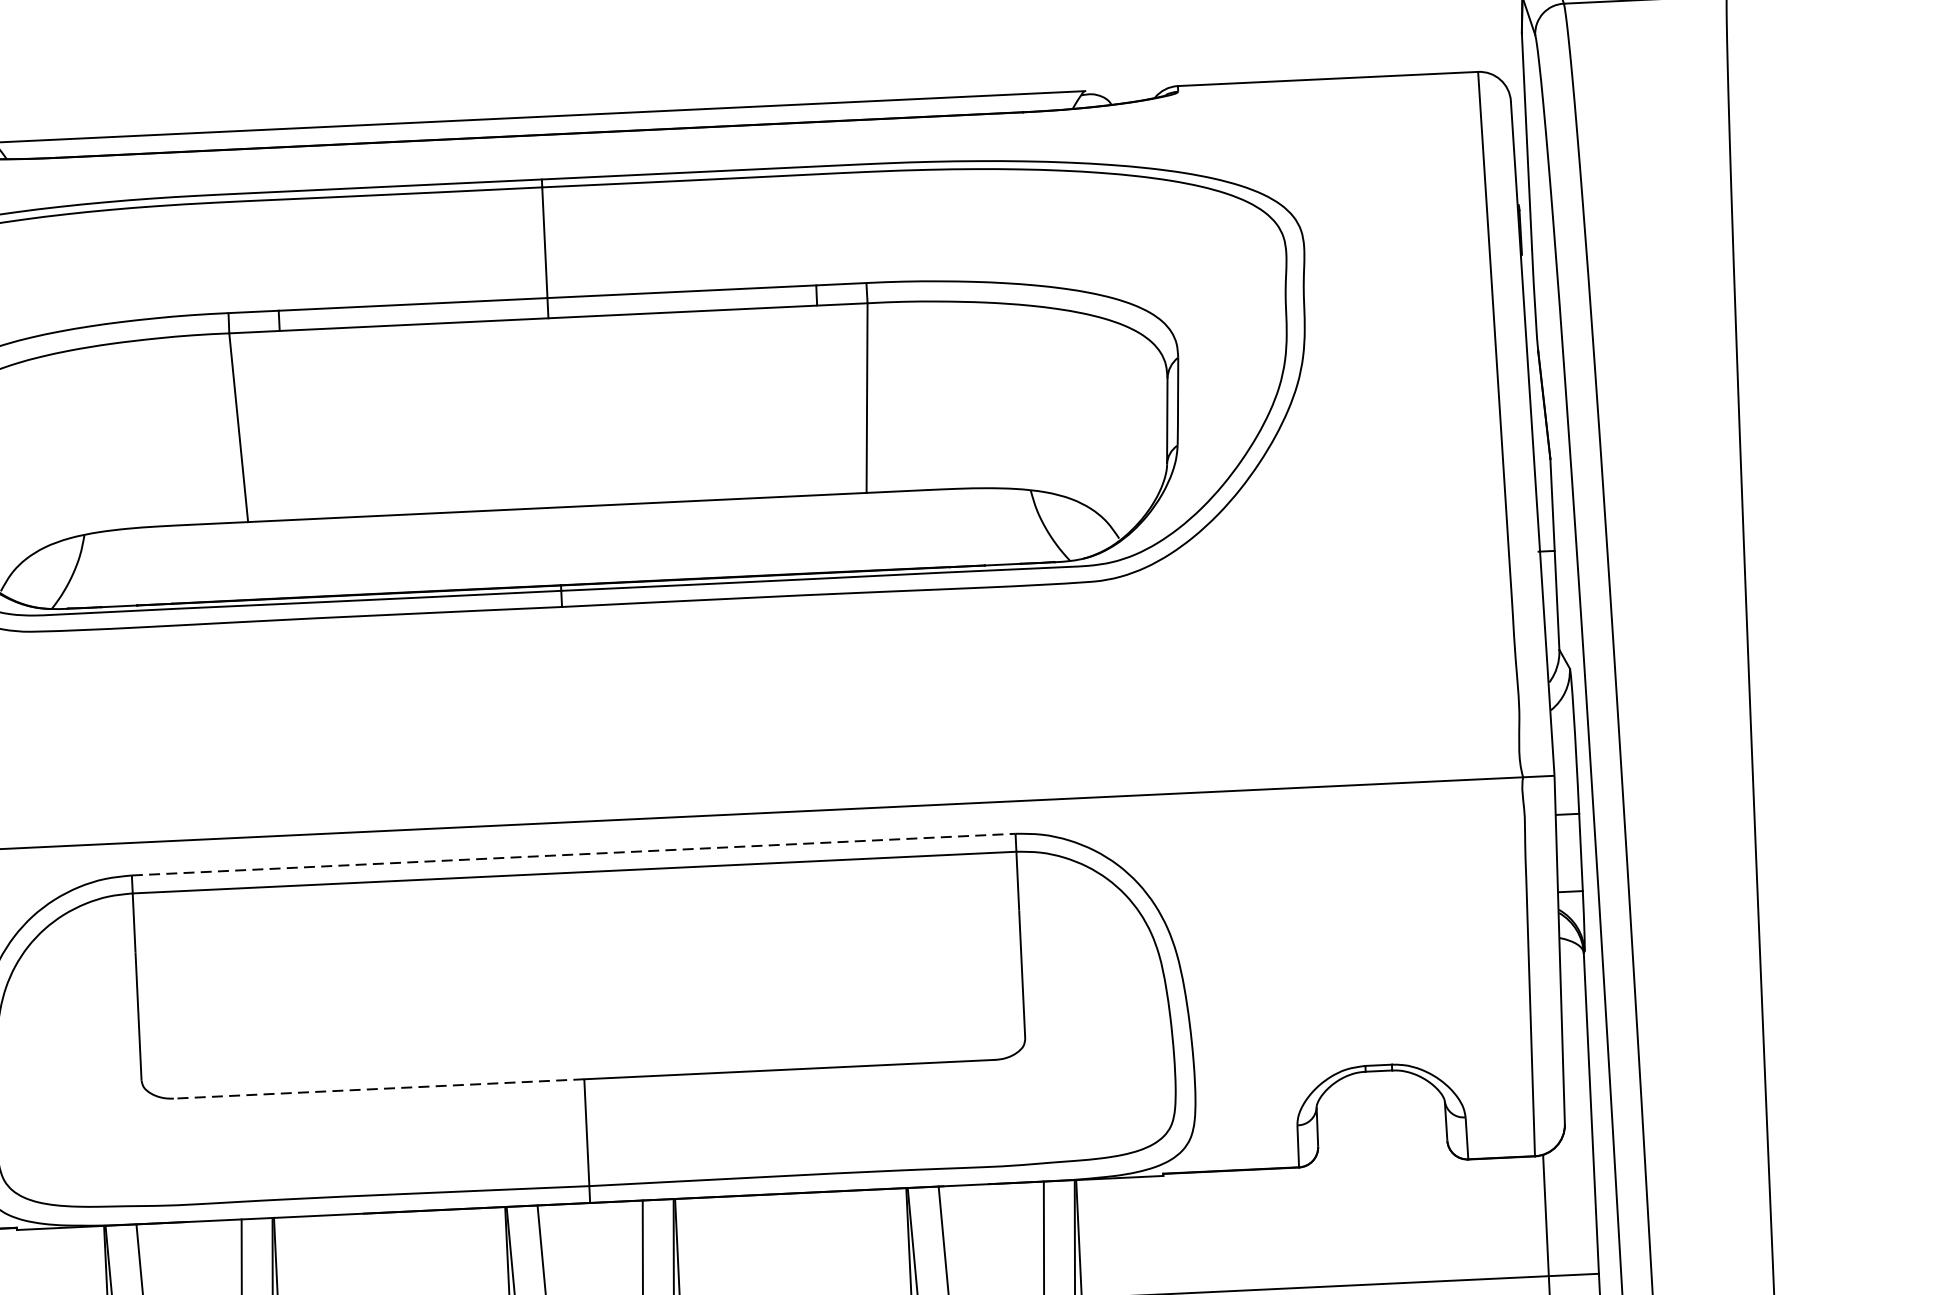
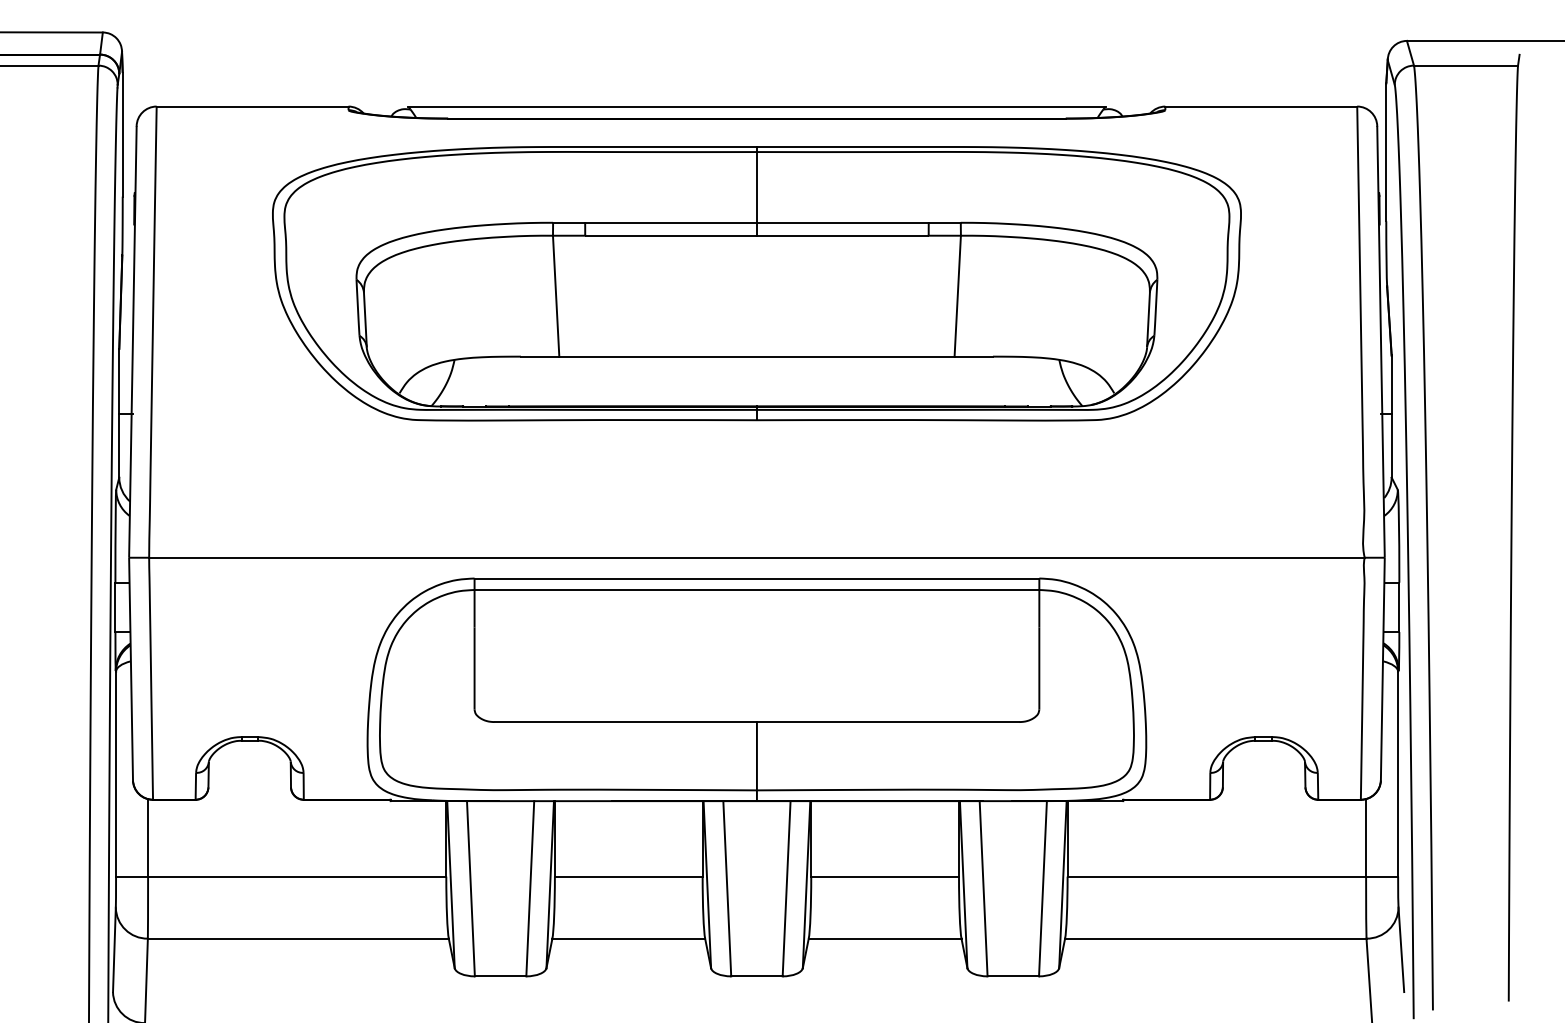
line: (574, 854) -> (757, 578), dashed -> solid
line: (378, 1089) -> (625, 722), dashed -> solid

